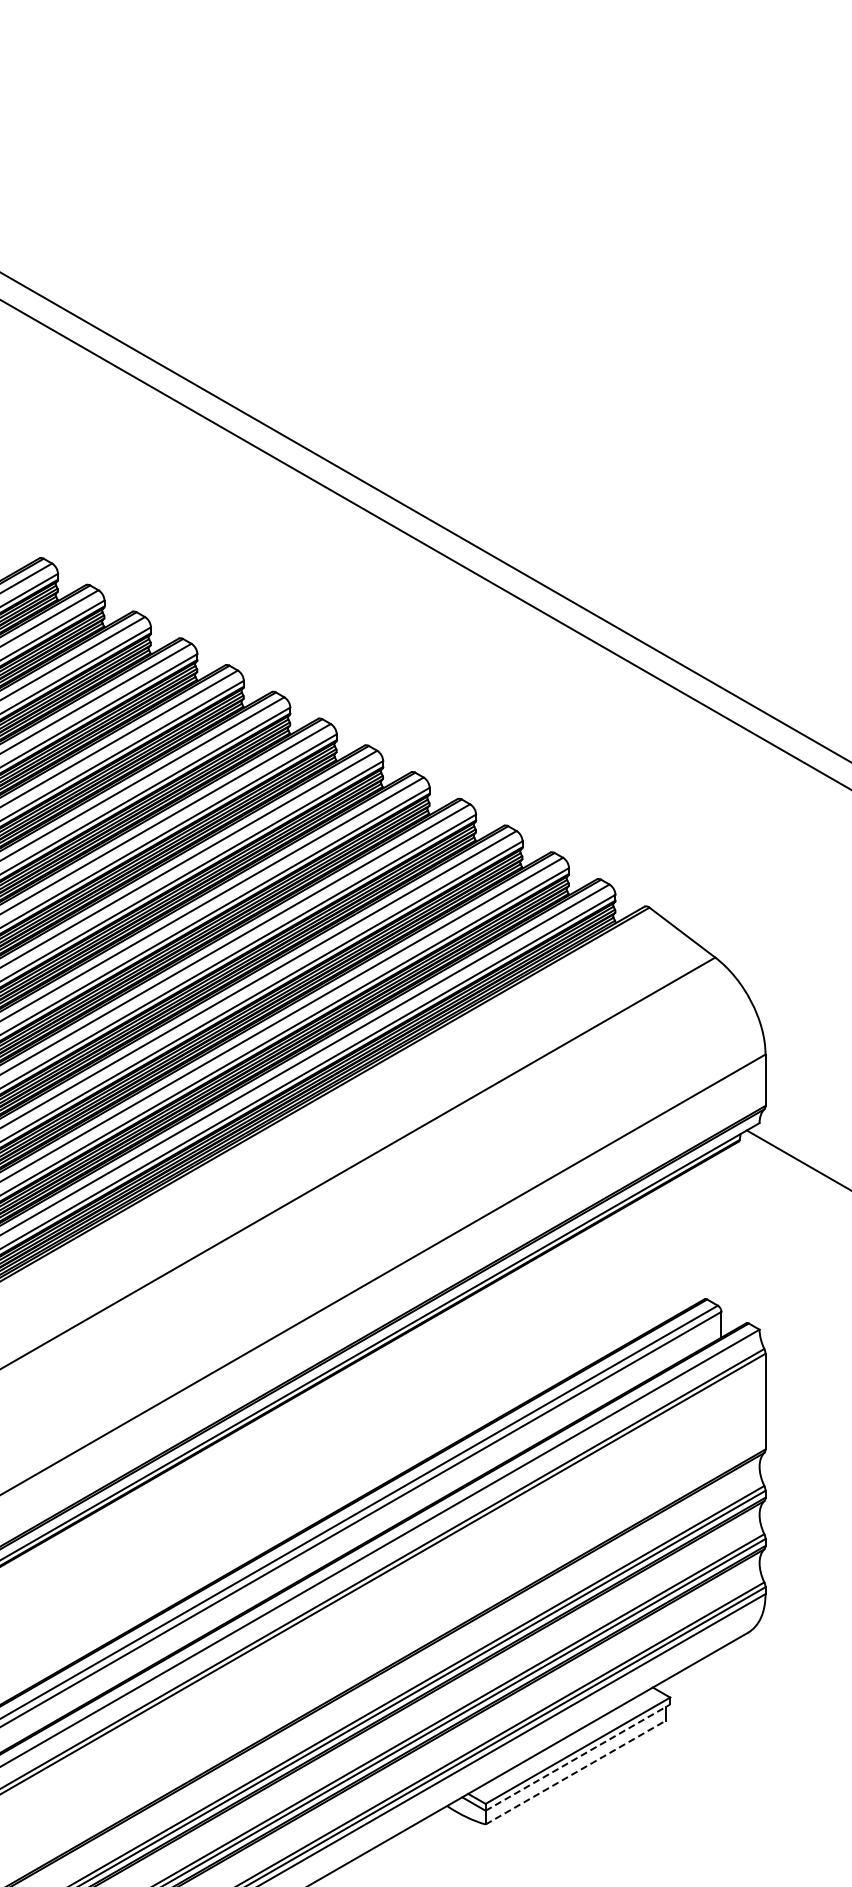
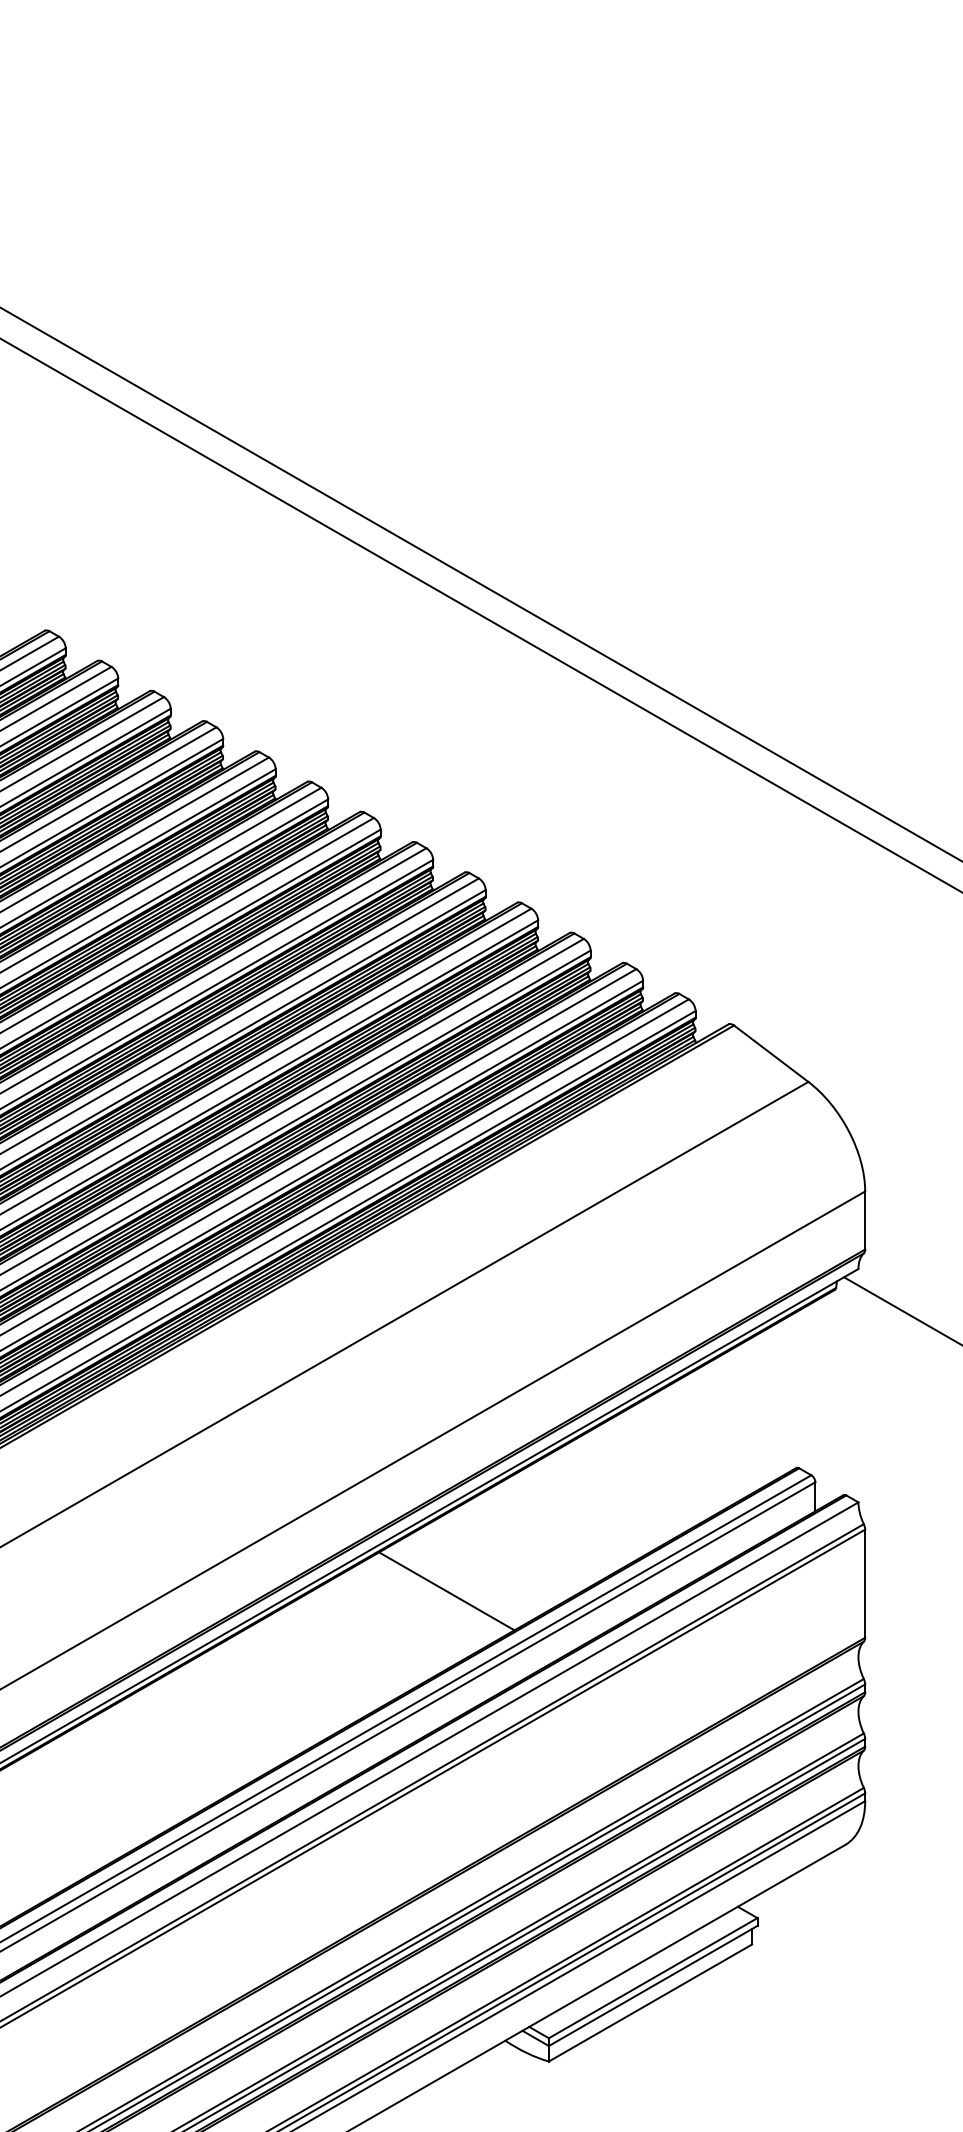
line: (395, 1407) -> (447, 1590), added
line: (577, 1757) -> (652, 1985), dashed -> solid
line: (575, 1772) -> (650, 2002), dashed -> solid

